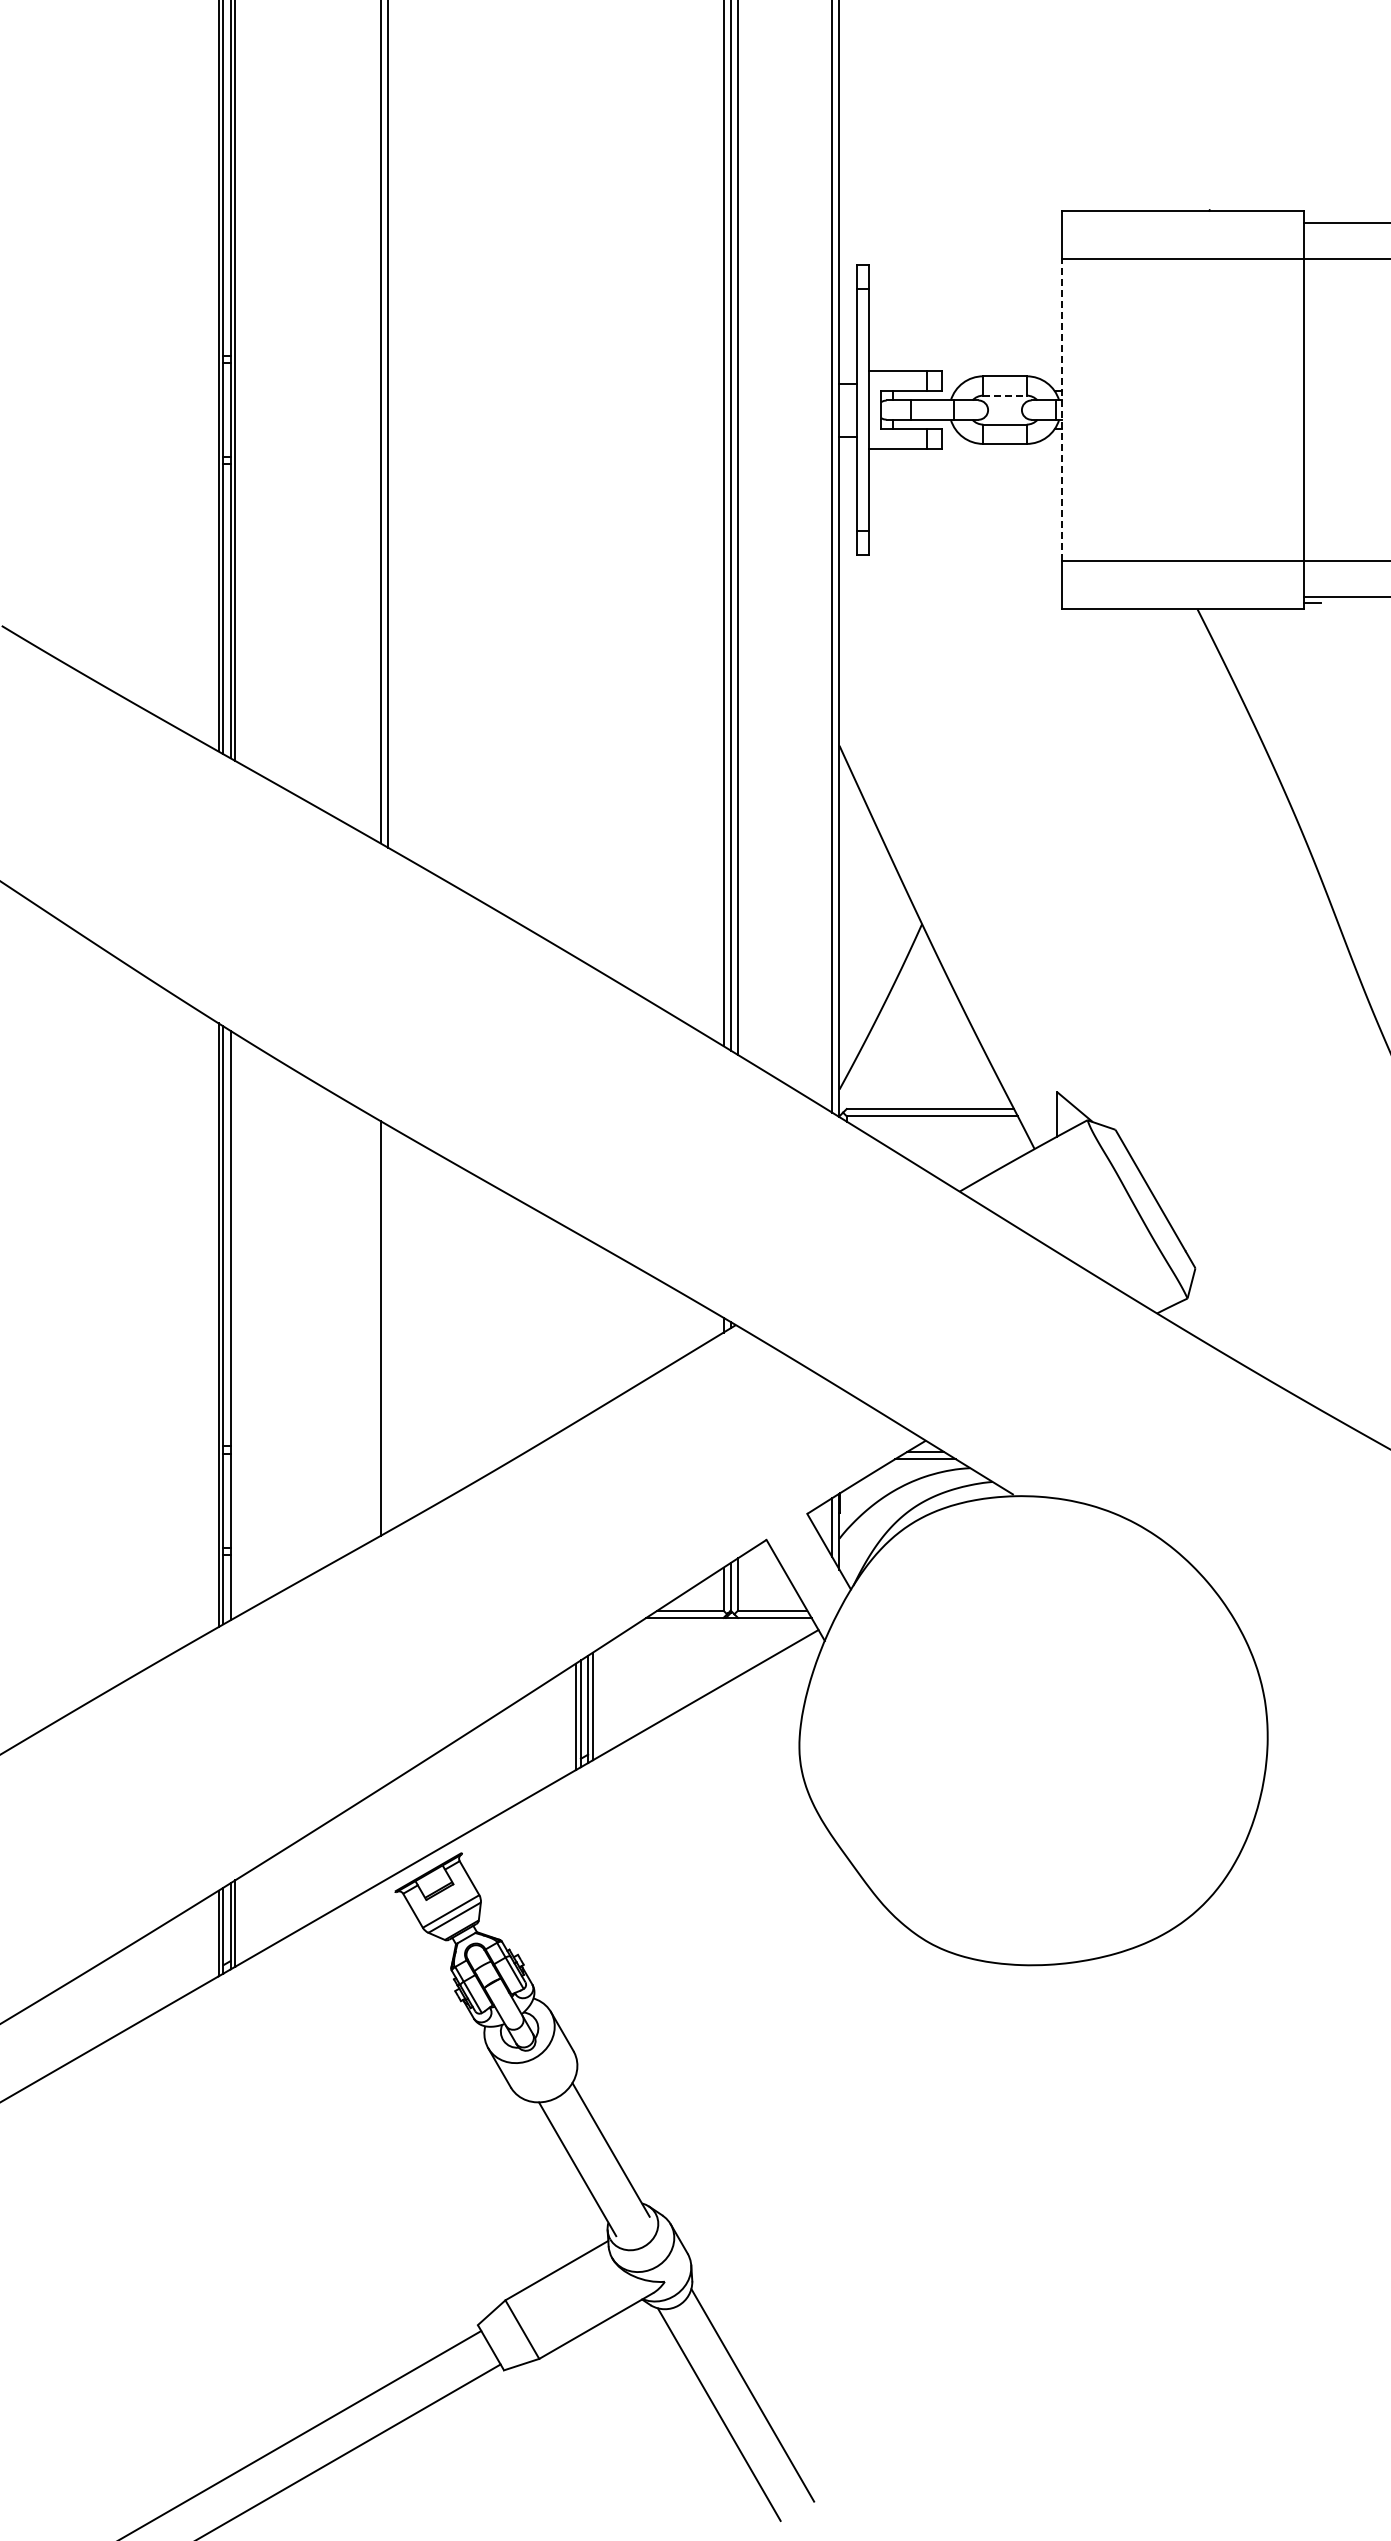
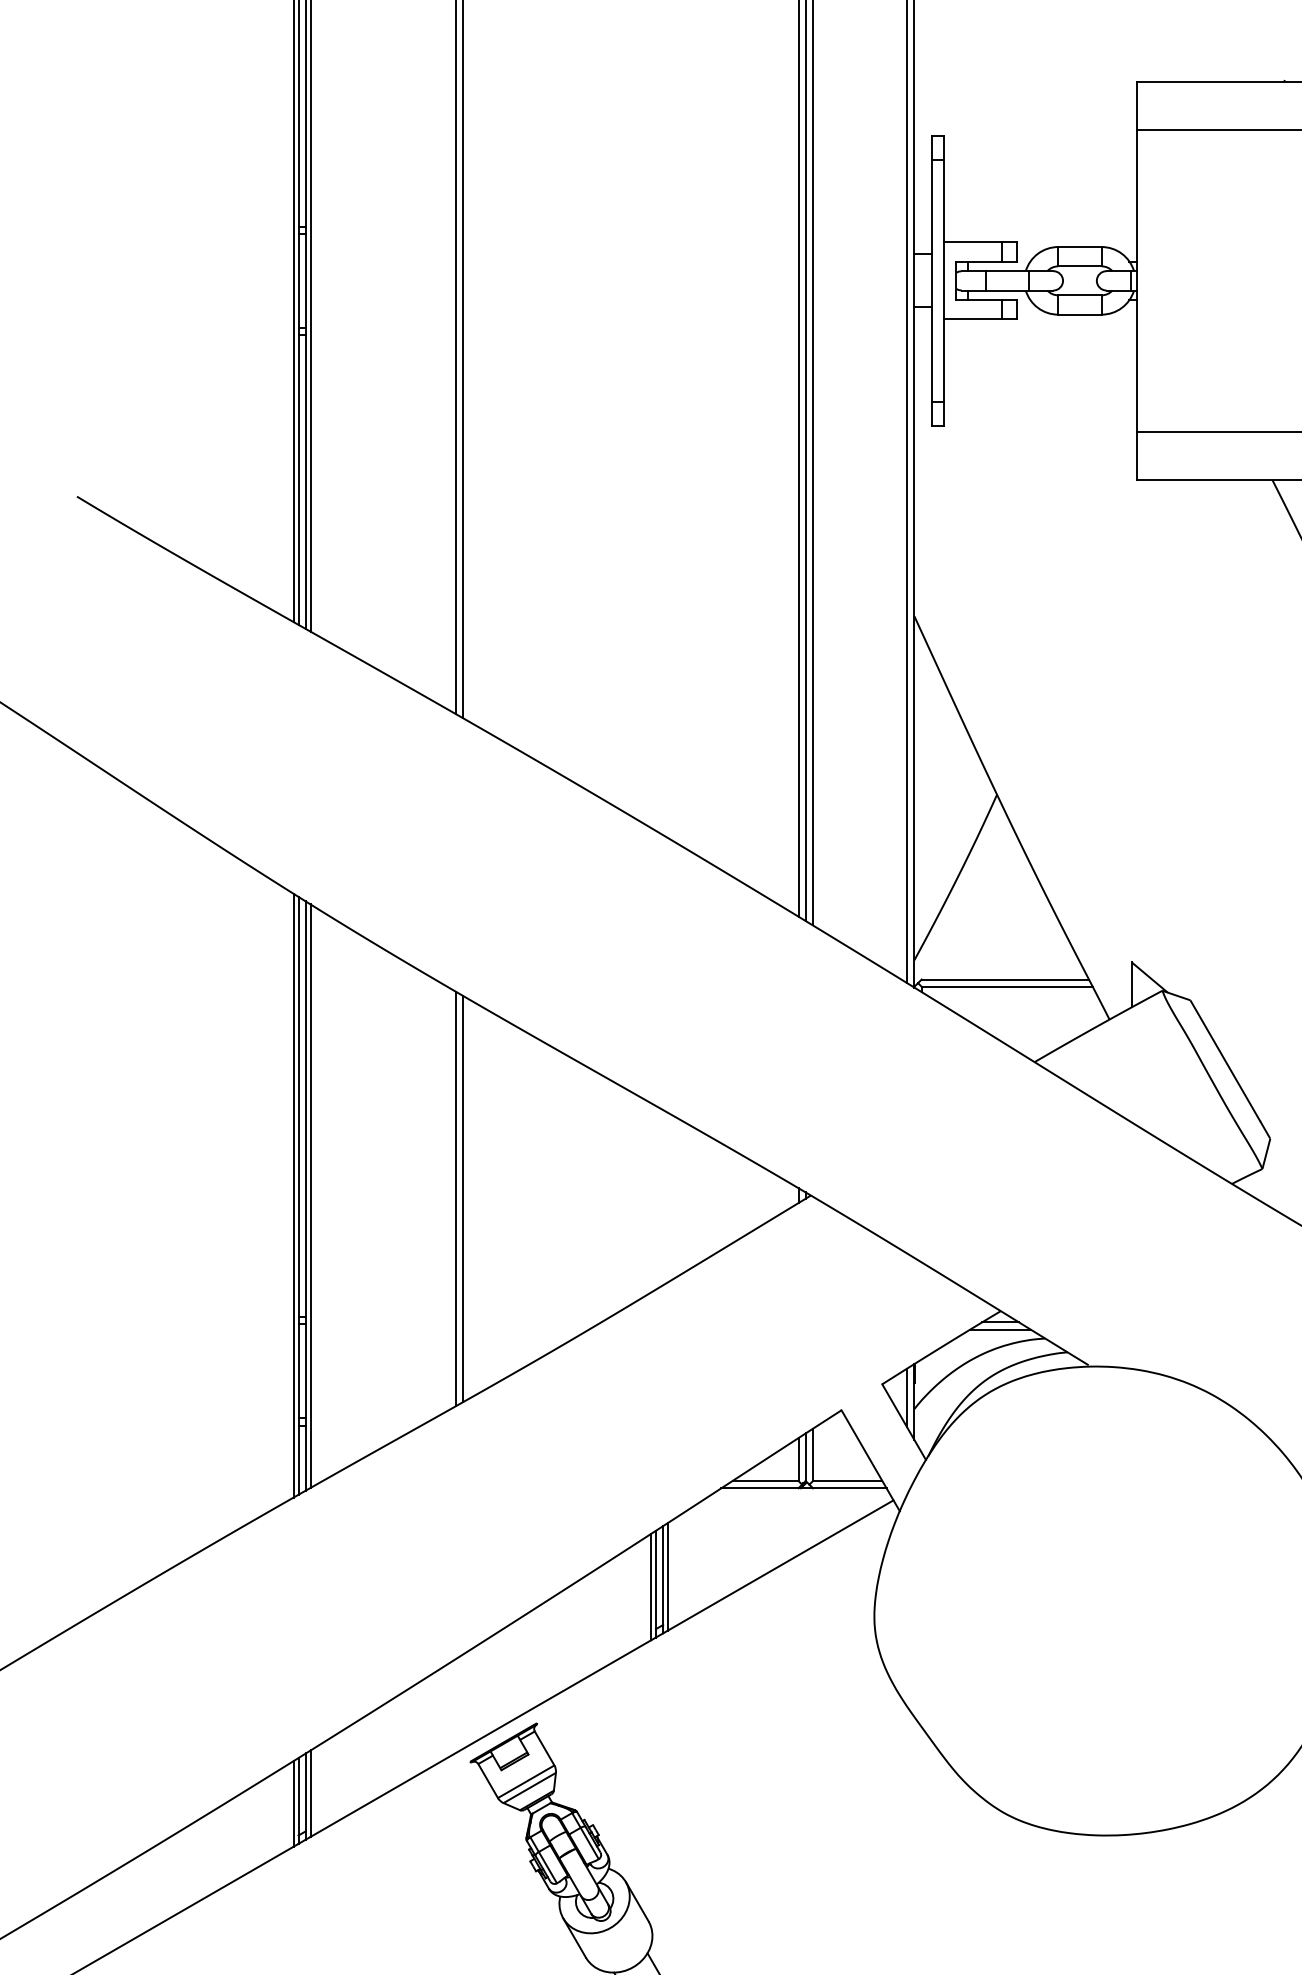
line: (1005, 395) -> (1080, 266), dashed -> solid
line: (1062, 410) -> (1137, 281), dashed -> solid
line: (235, 1325) -> (310, 1195), added
line: (387, 1328) -> (462, 1198), added

